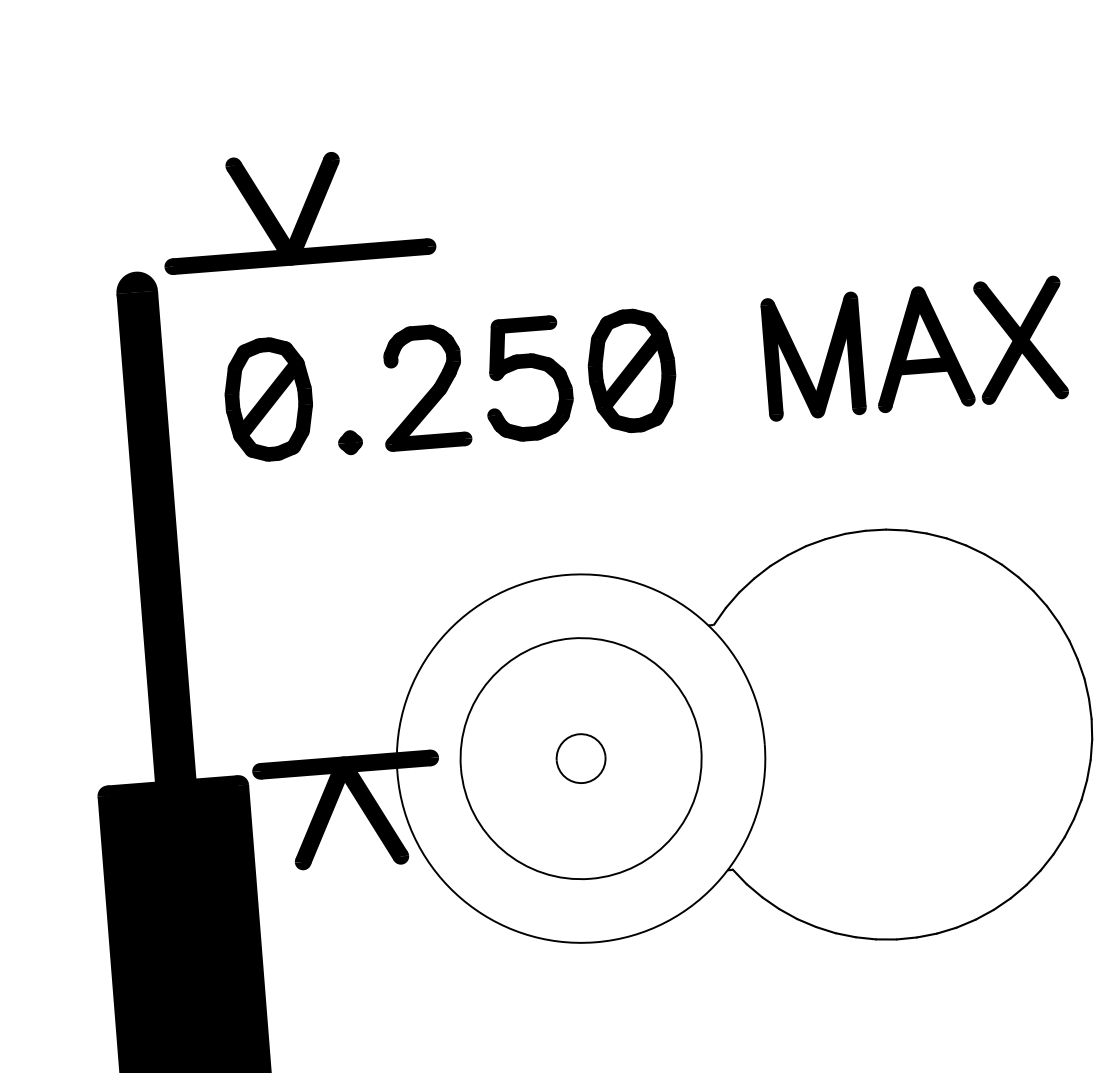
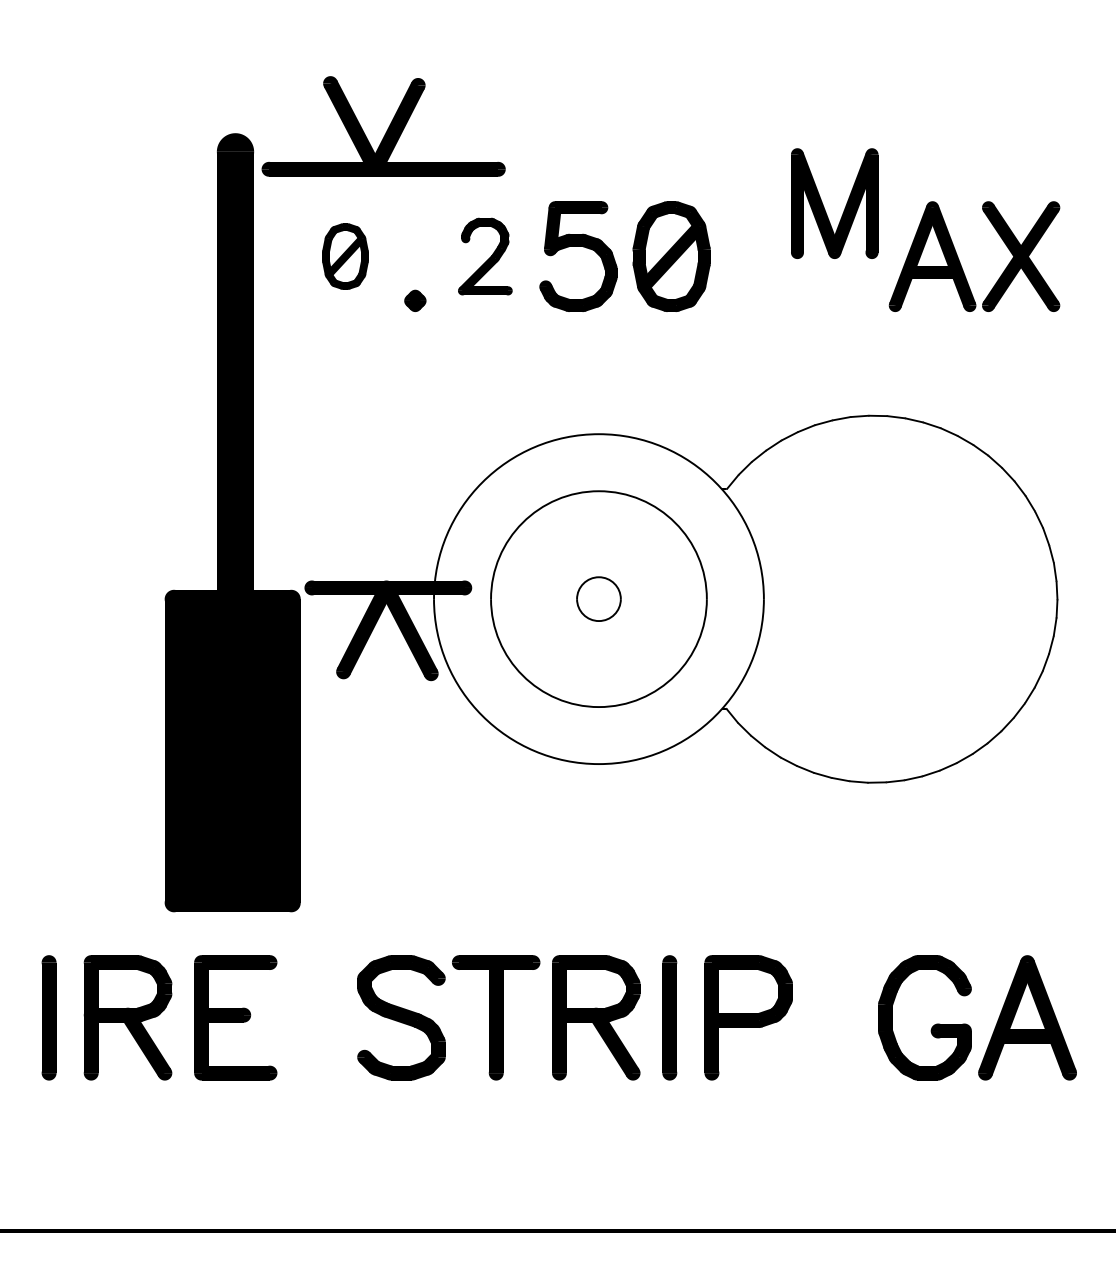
part: (296, 208) -> (383, 126), moved
part: (802, 360) -> (824, 206), moved
part: (424, 387) -> (485, 256), size x0.7
part: (268, 399) -> (345, 256), size x0.6

